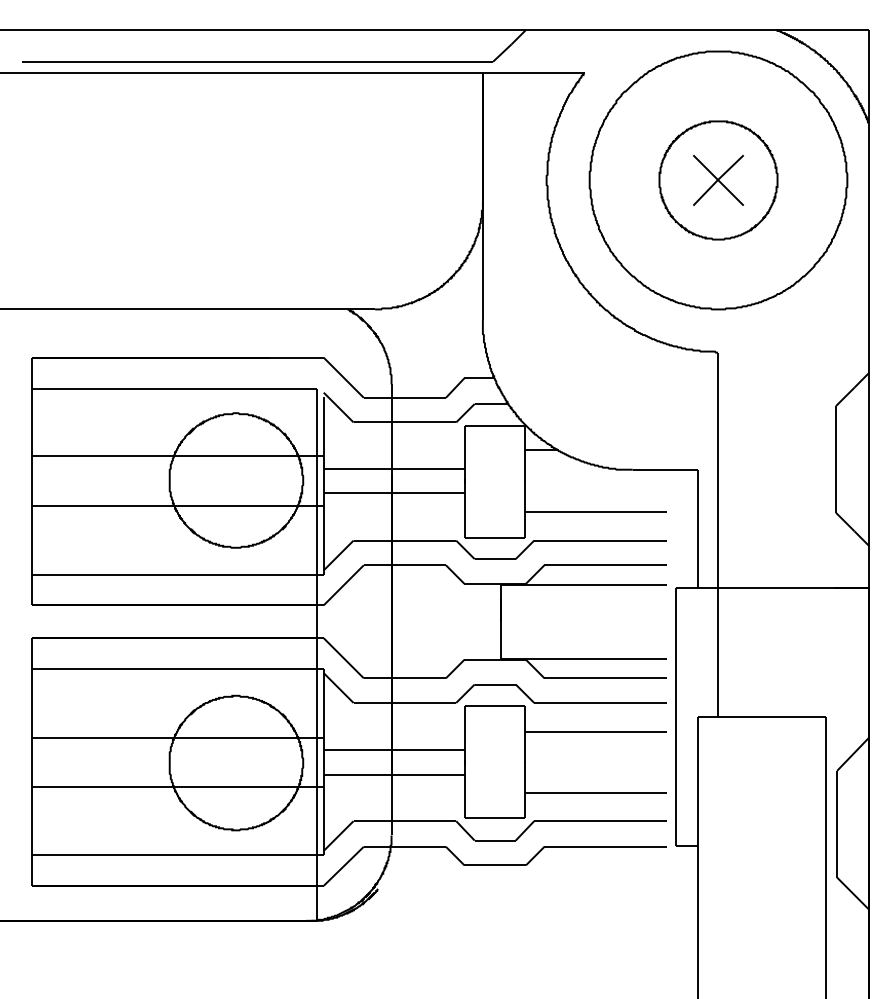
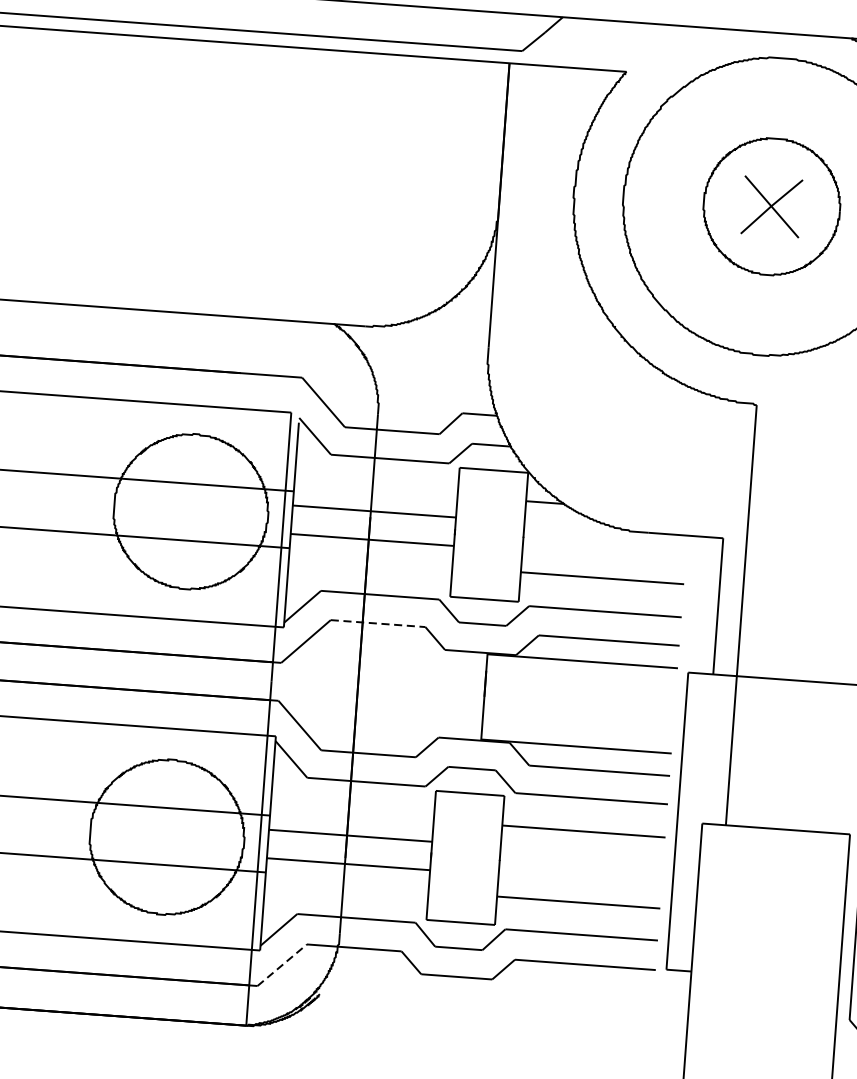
line: (405, 565) -> (378, 623), solid -> dashed
line: (343, 866) -> (281, 965), solid -> dashed

